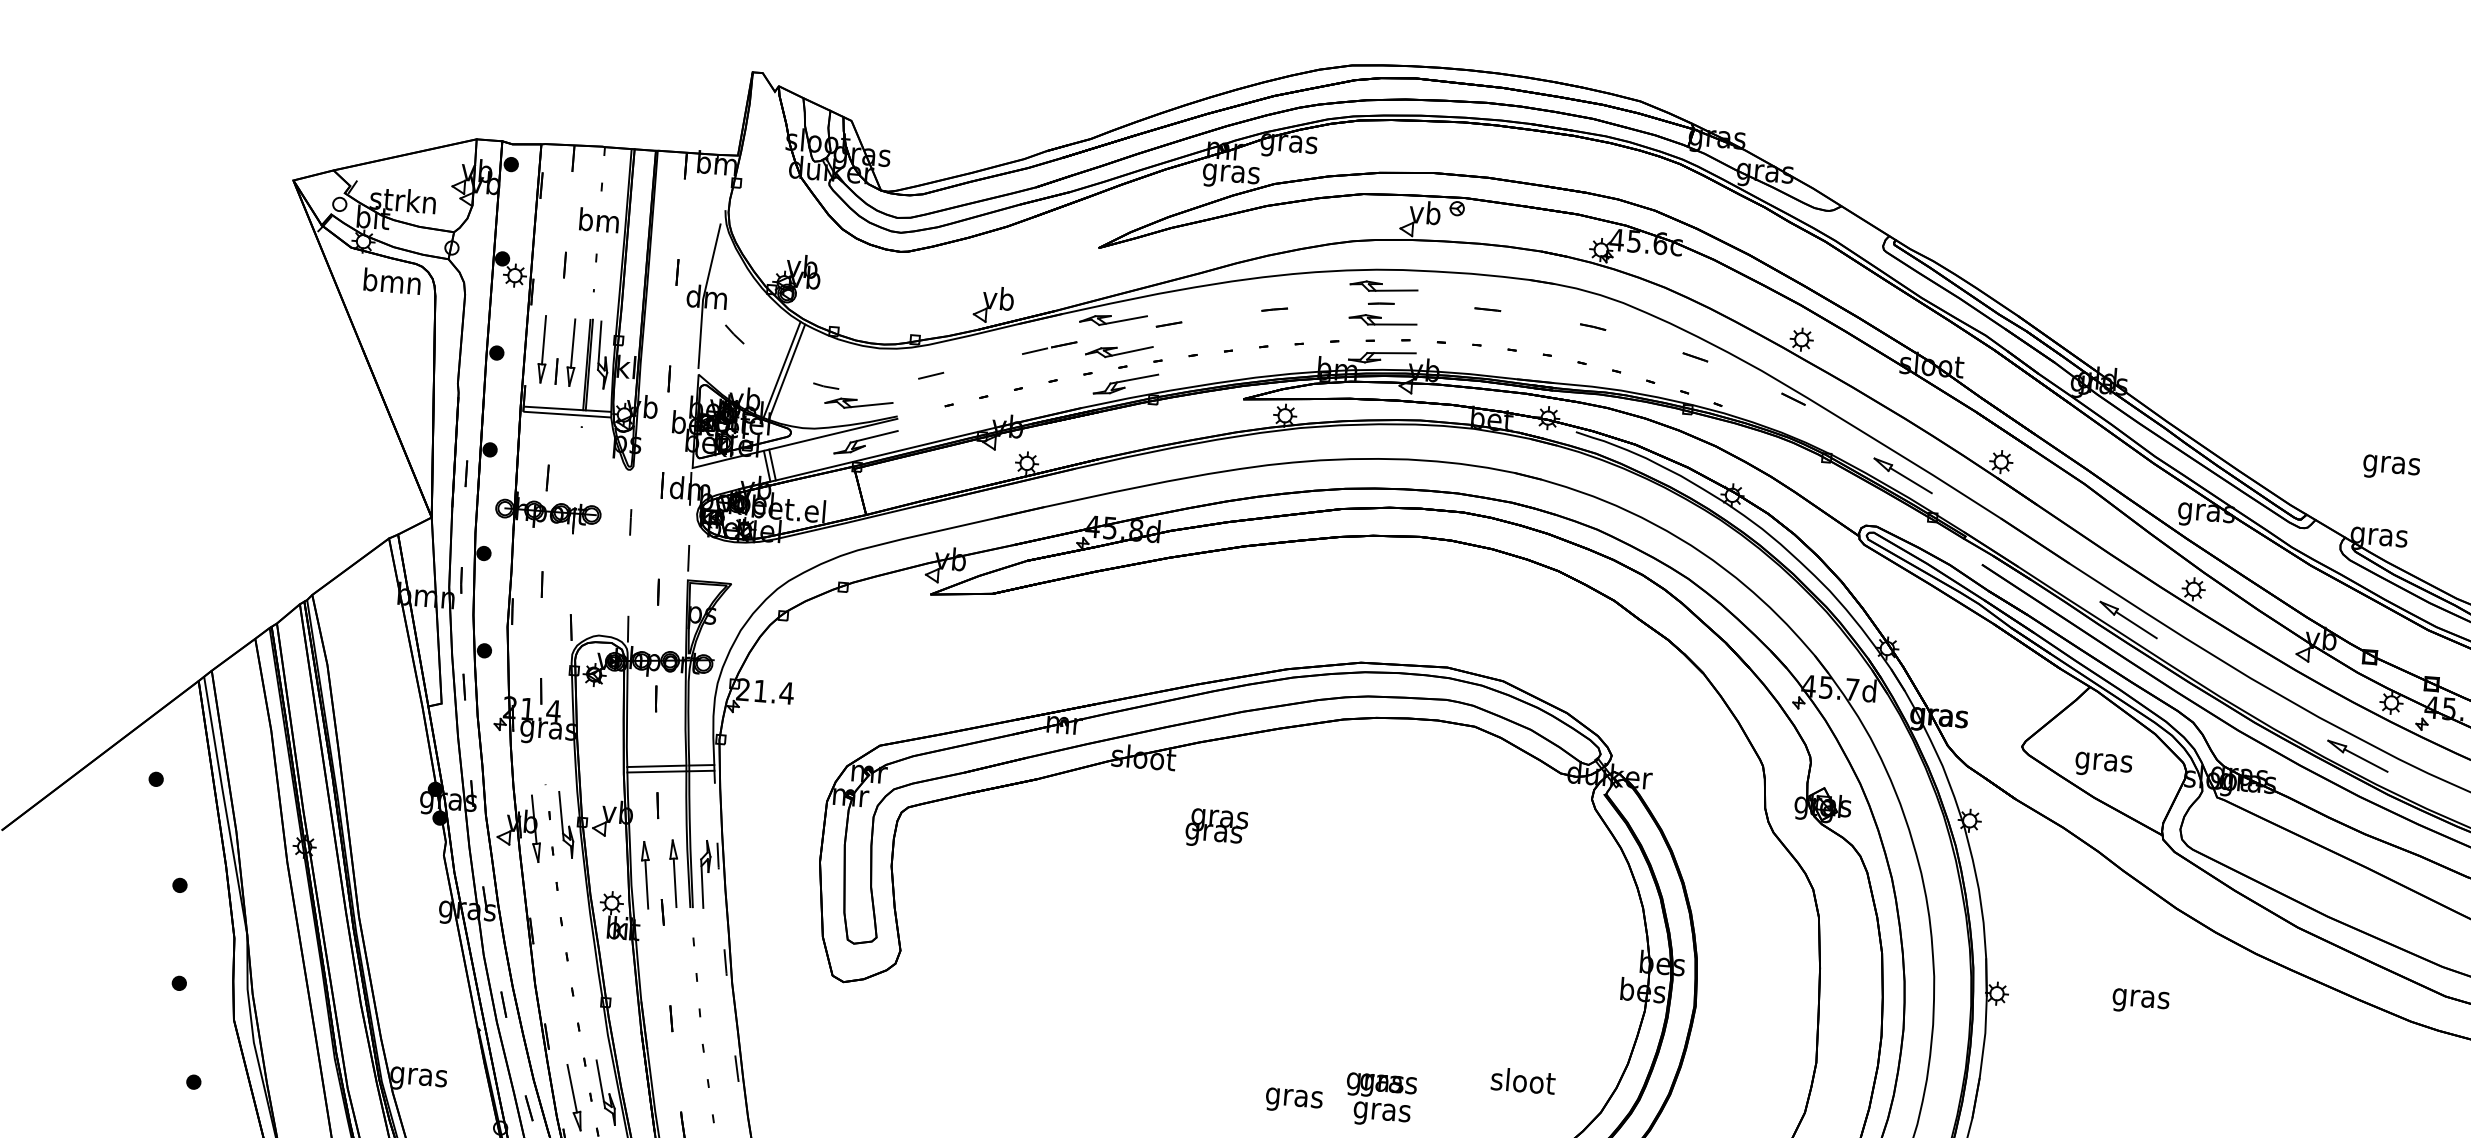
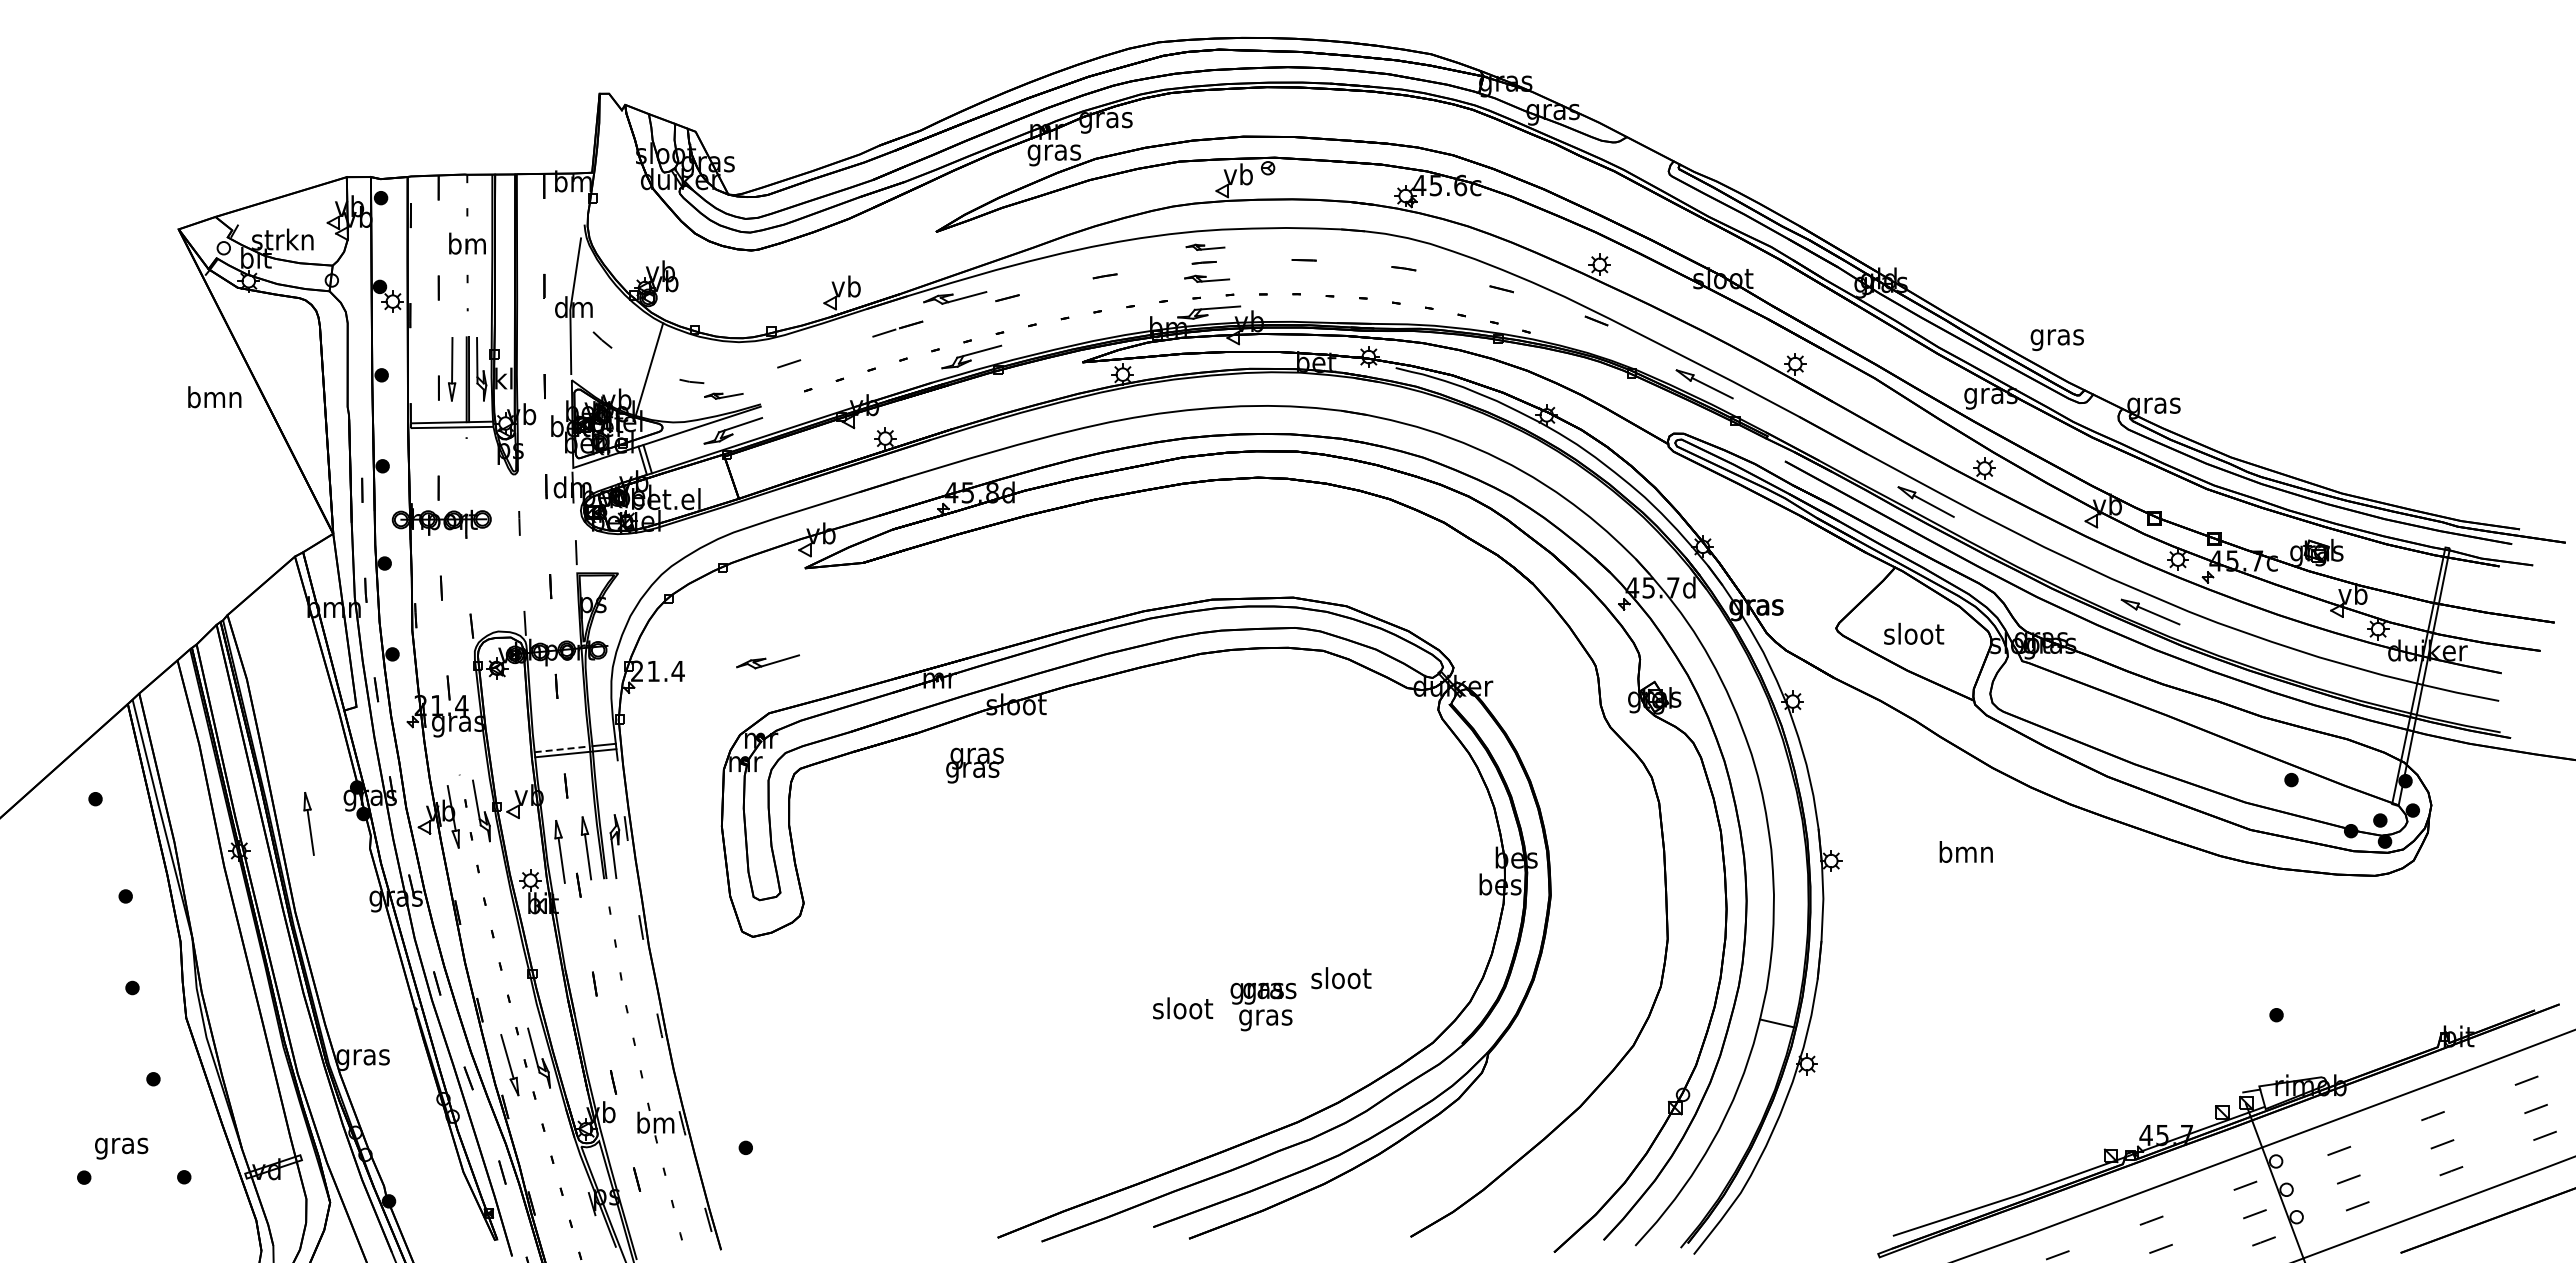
text: (392, 281) -> (214, 397), moved
part: (1383, 287) -> (1205, 247), size x0.6
part: (1382, 320) -> (1206, 278), size x0.7
part: (542, 349) -> (424, 368), removed
part: (1118, 350) -> (767, 661), moved
line: (786, 372) -> (653, 371), removed
part: (858, 404) -> (723, 396), size x0.6
text: (2390, 468) -> (2056, 340), moved
text: (2104, 762) -> (1914, 636), gras -> sloot
line: (657, 766) -> (562, 749), solid -> dashed
part: (380, 823) -> (308, 823), added
text: (1216, 828) -> (974, 765), moved
text: (2140, 998) -> (1965, 854), gras -> bmn
text: (1523, 1081) -> (1341, 978), moved
text: (1295, 1097) -> (1183, 1010), gras -> sloot

